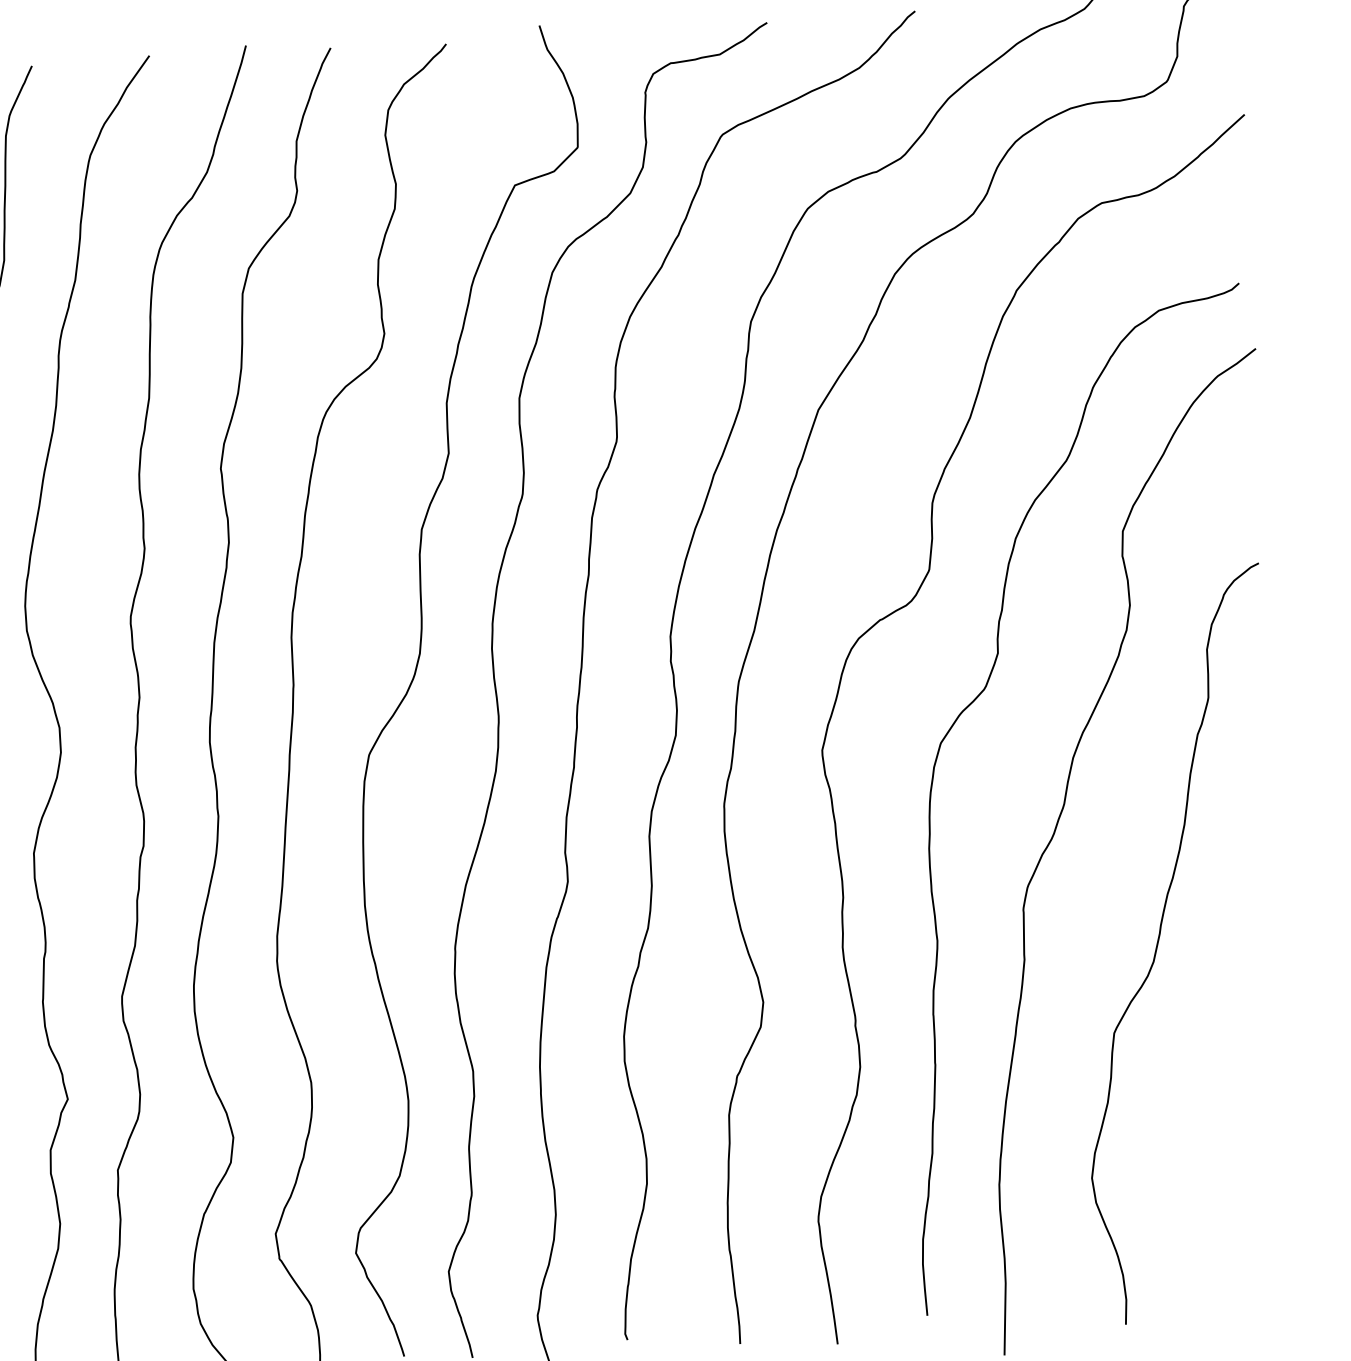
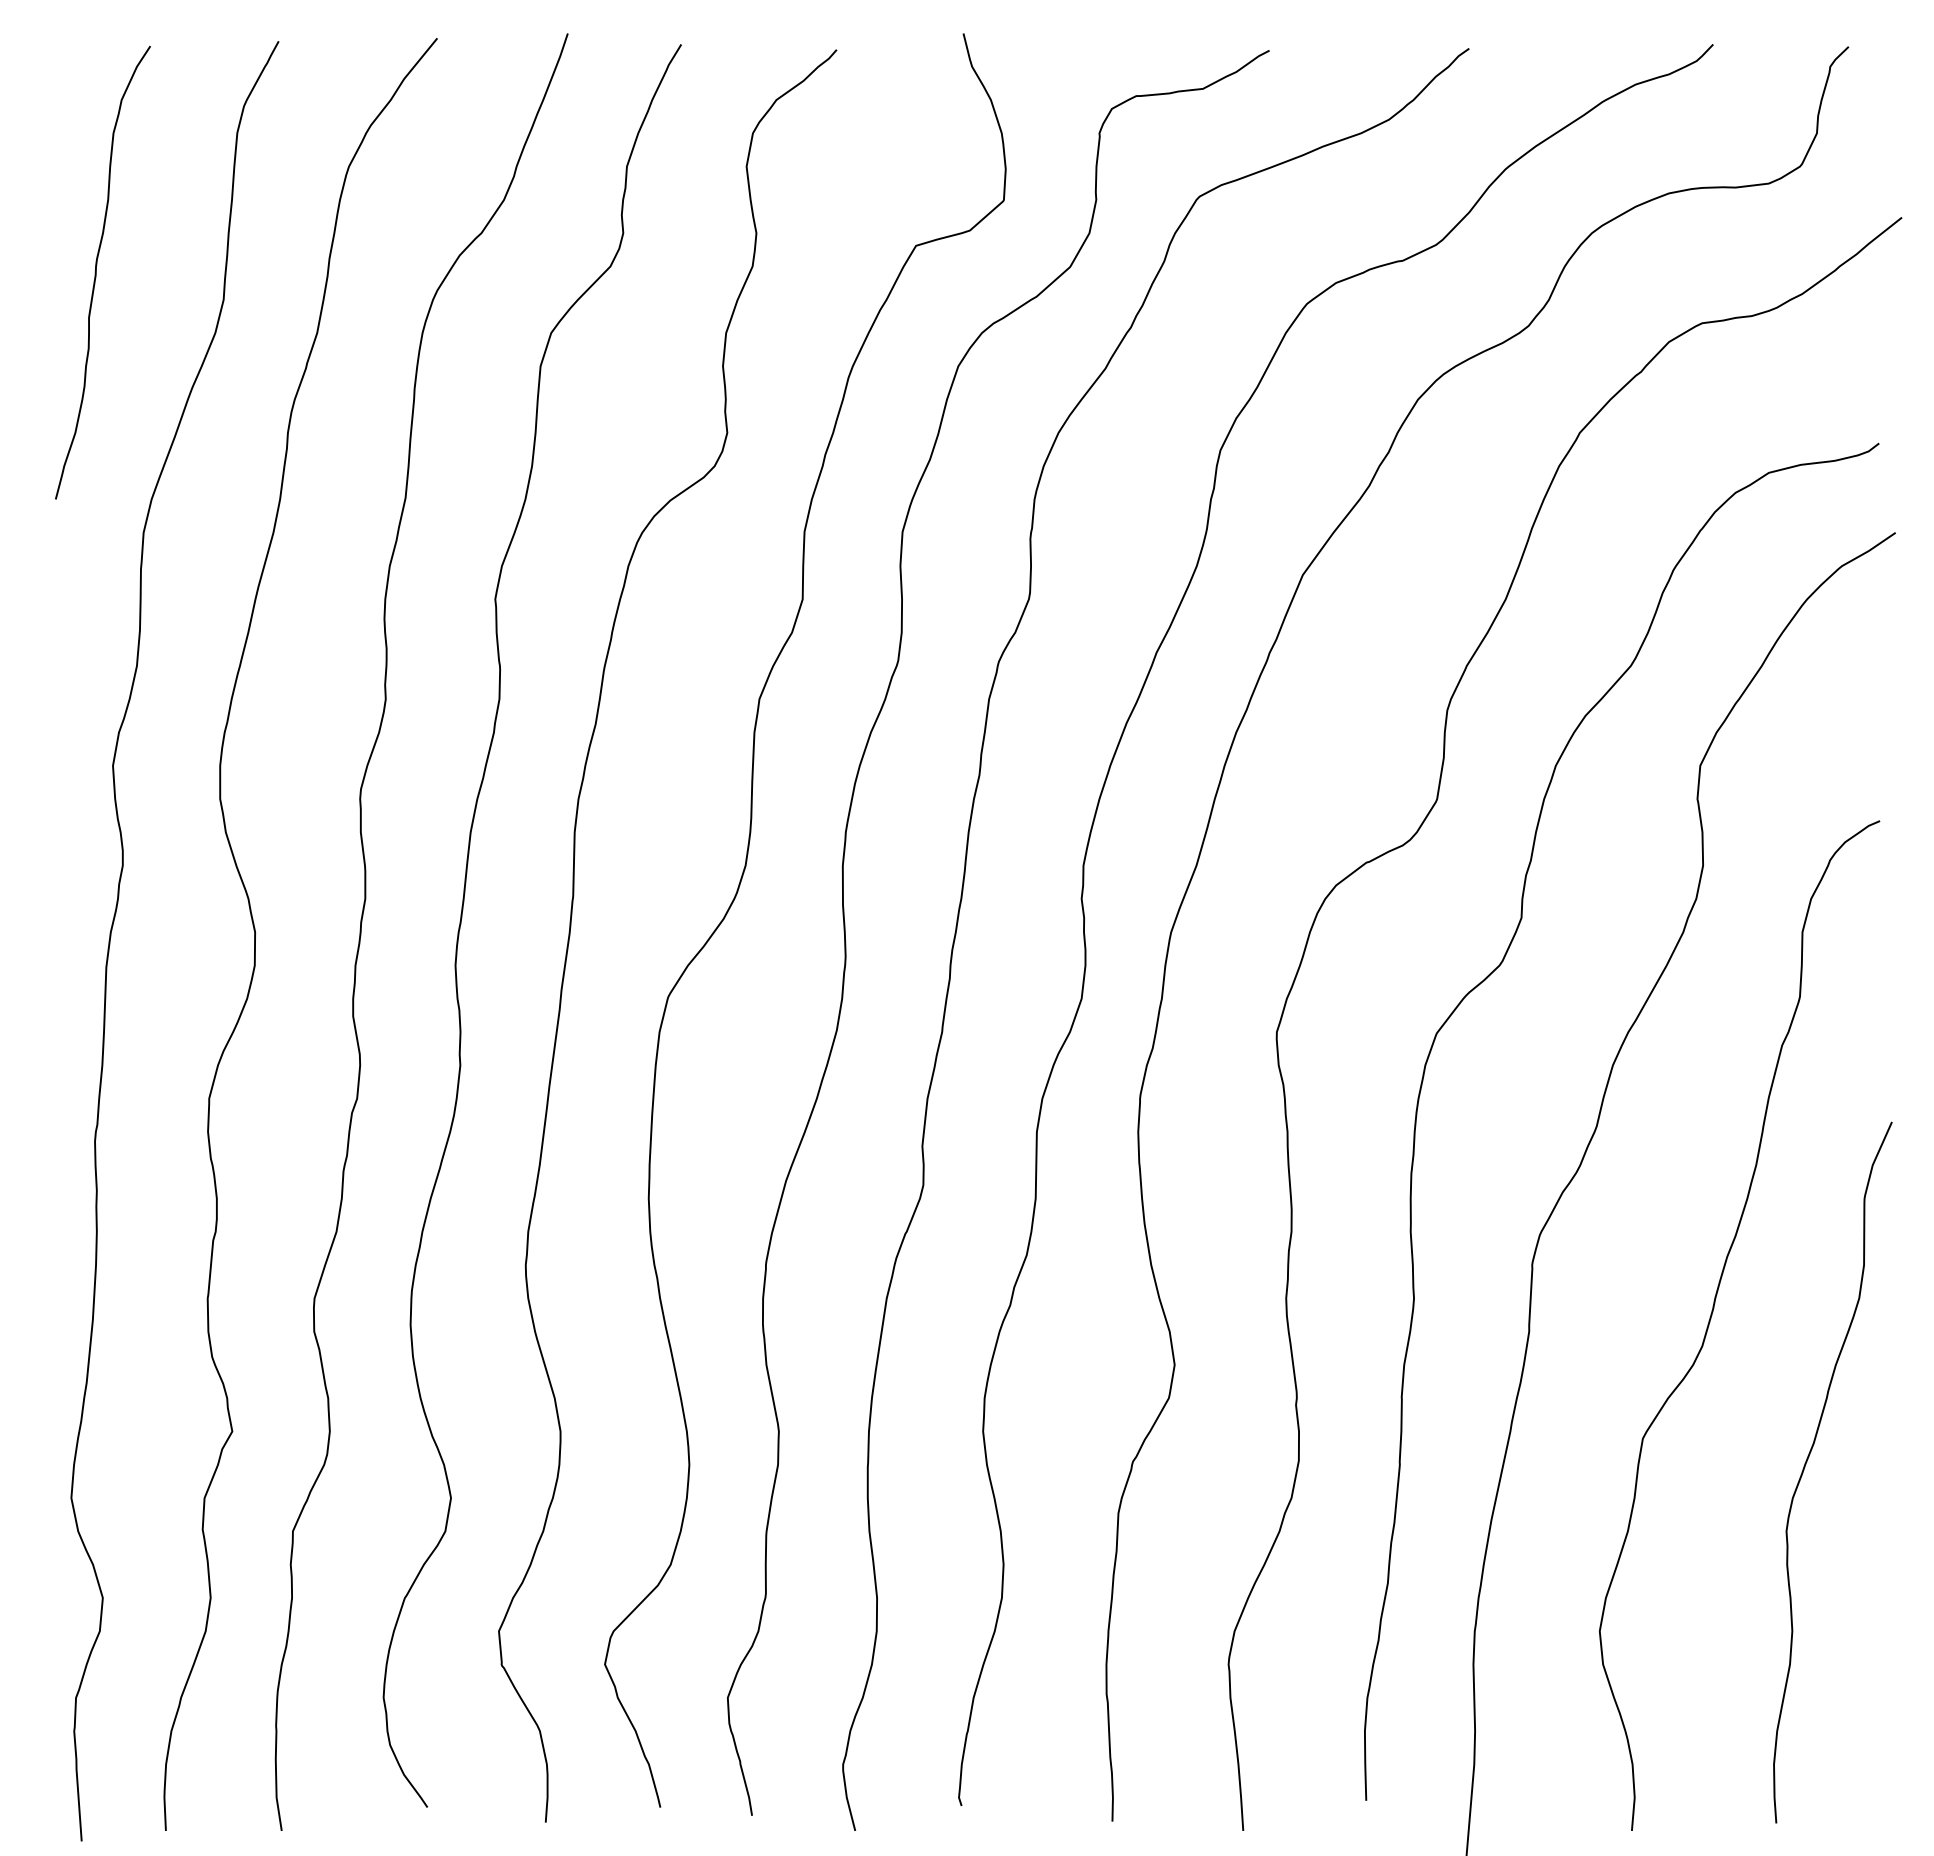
curve: (1237, 1042) -> (1807, 1462), added

